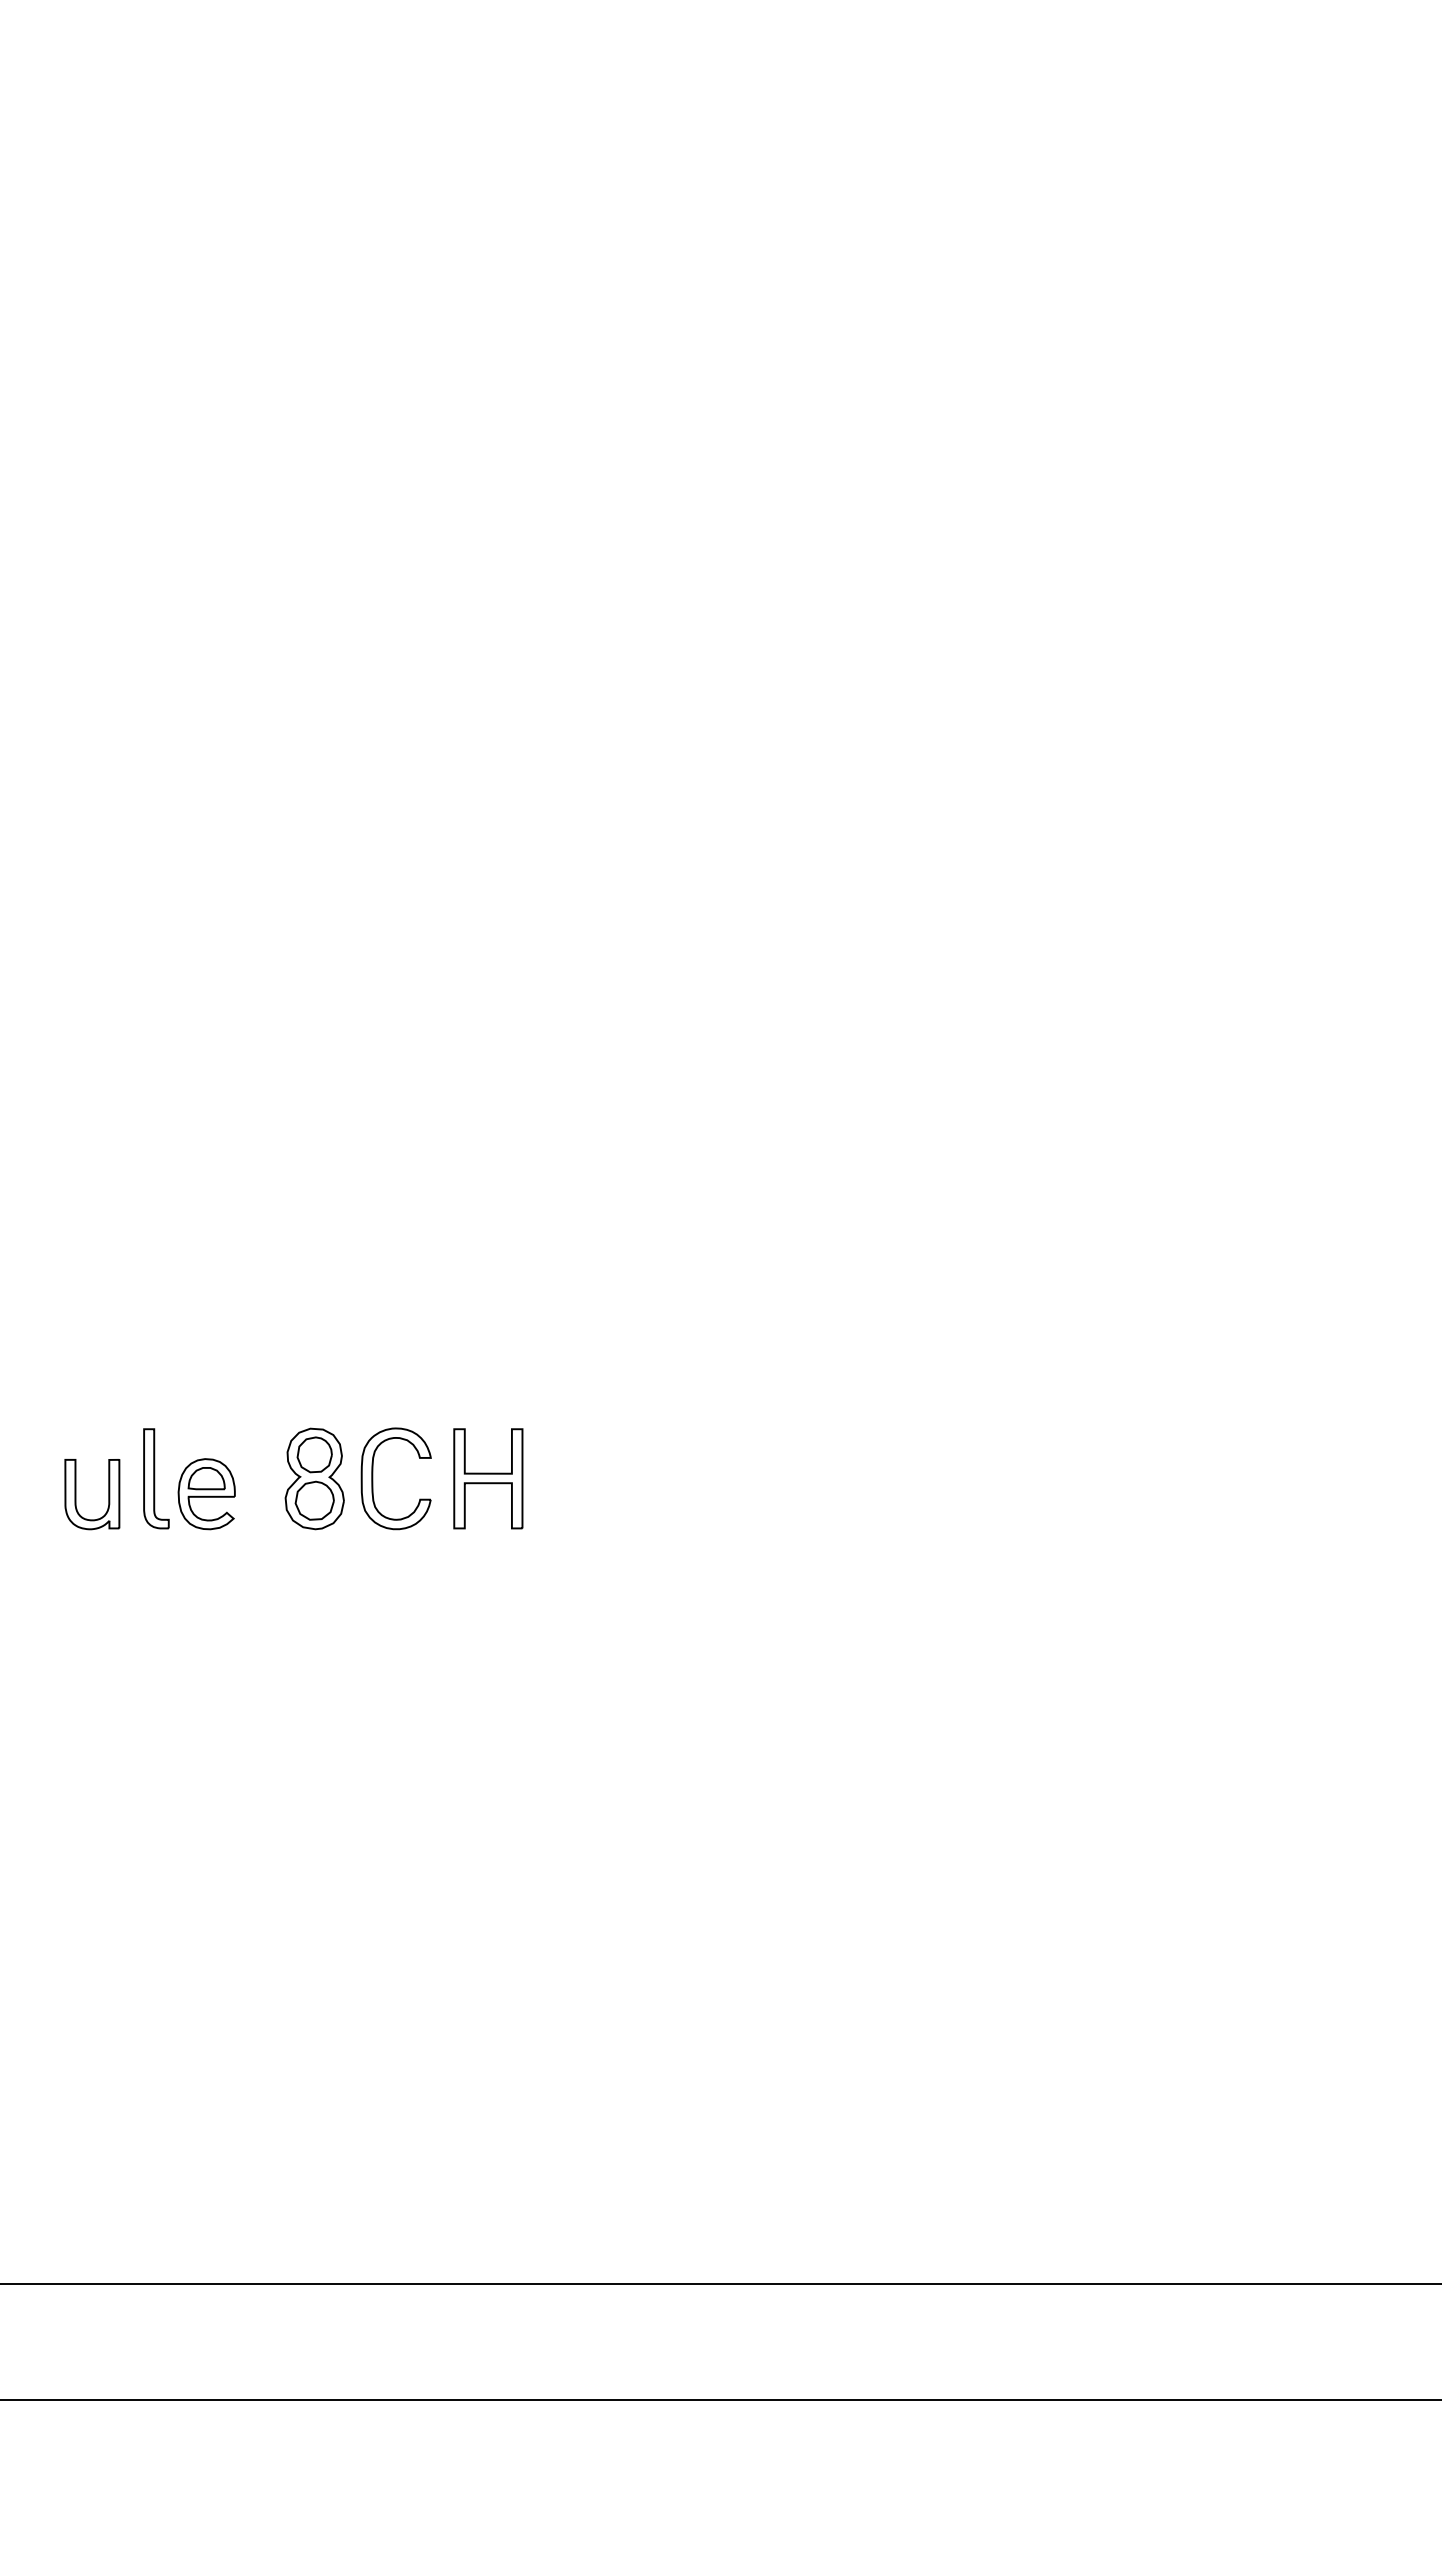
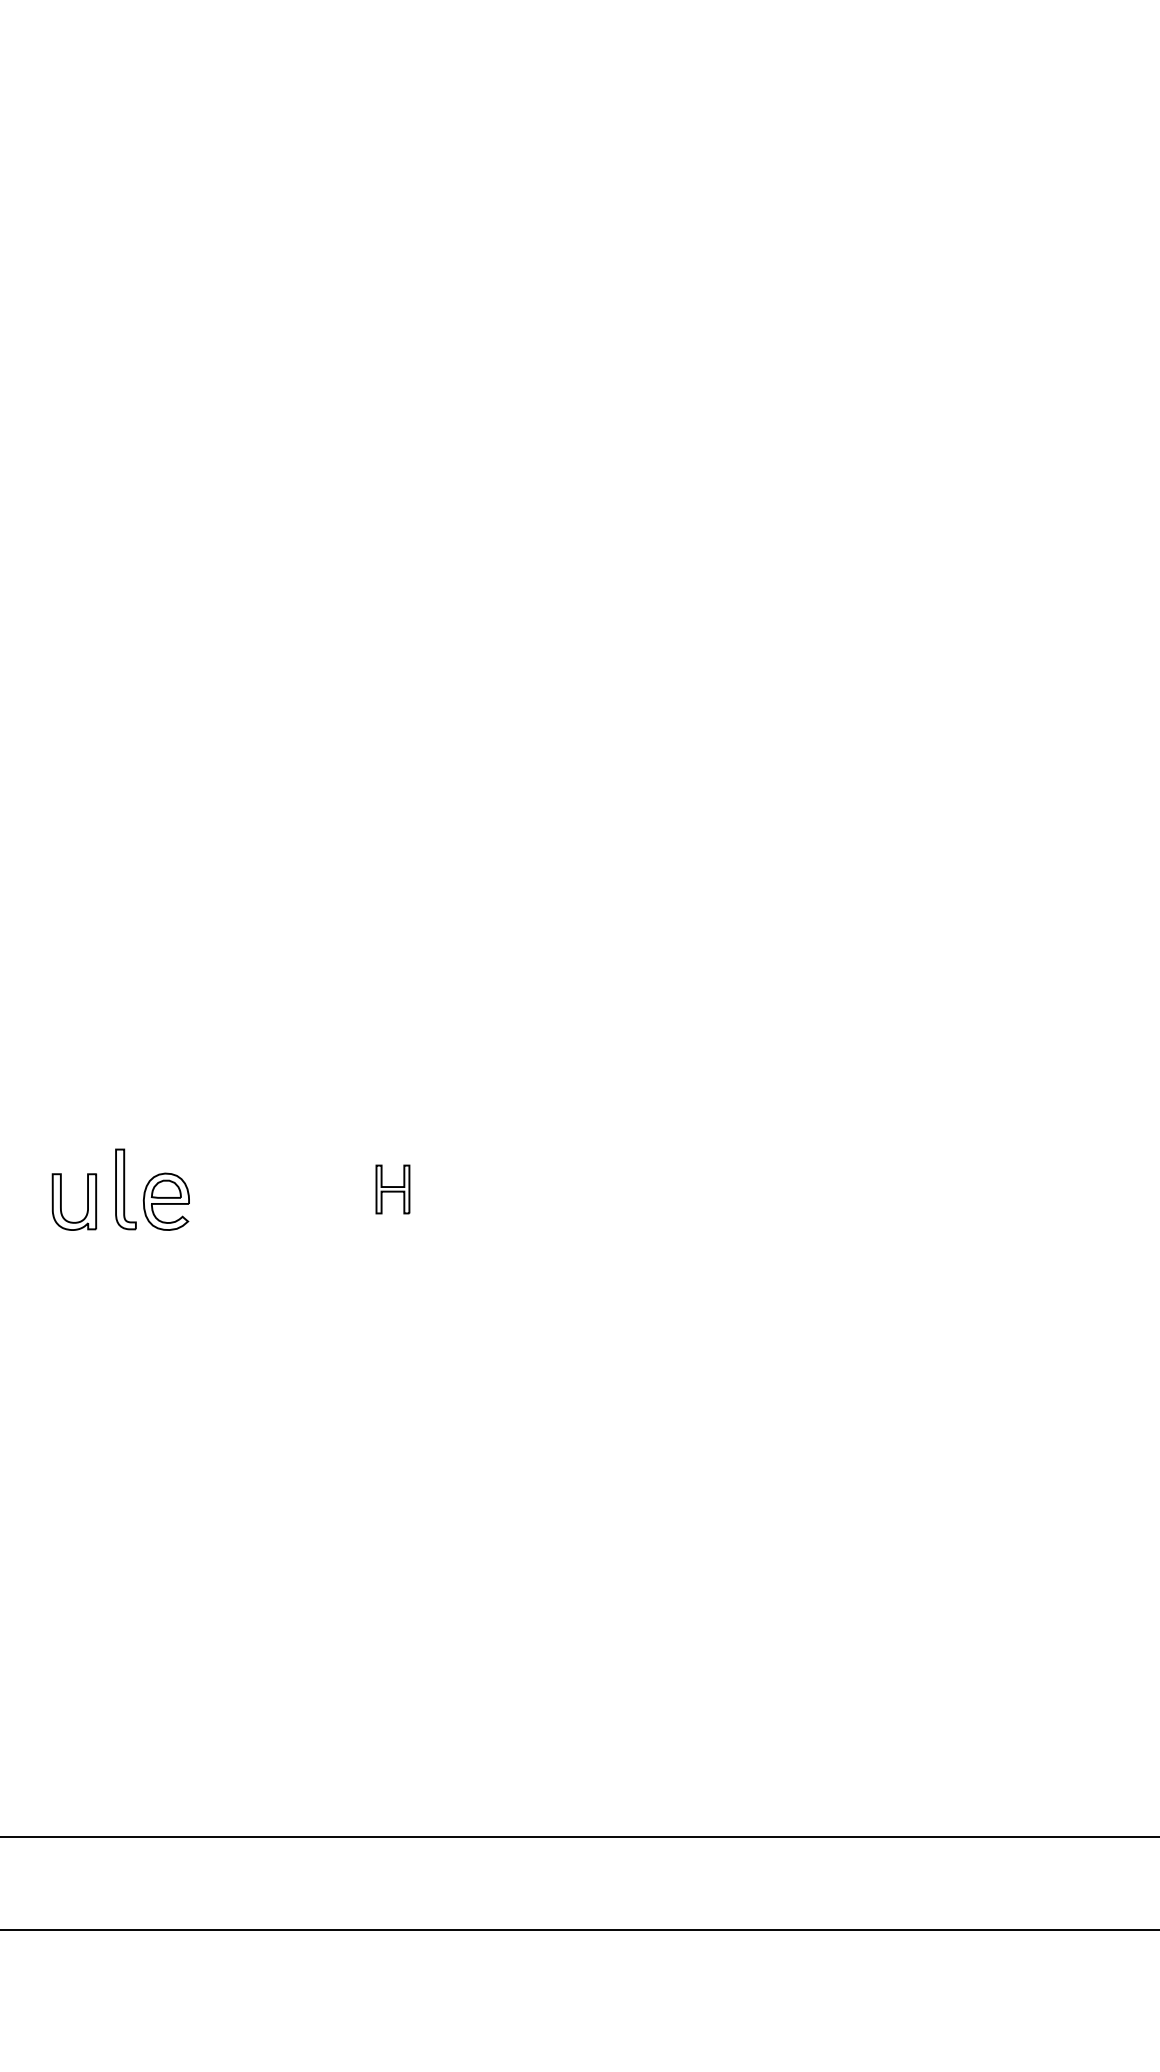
part: (314, 1478) -> (253, 1189), removed
part: (373, 1478) -> (300, 1189), removed
part: (488, 1478) -> (393, 1189), size x0.6

